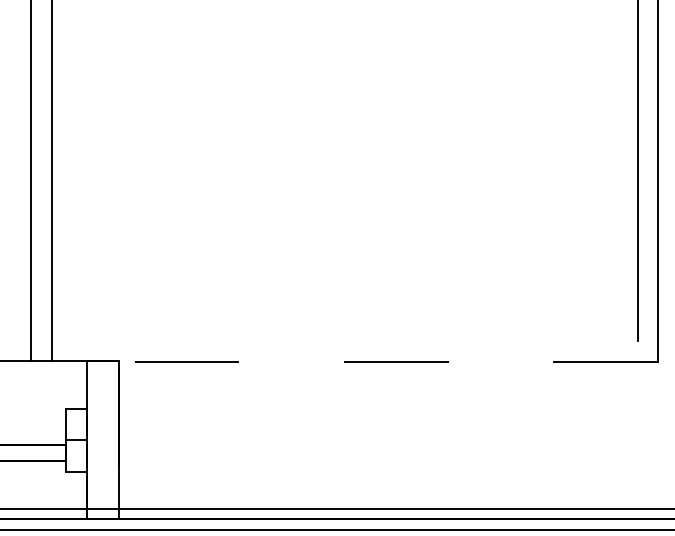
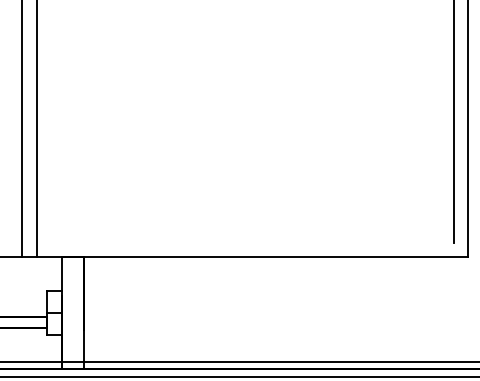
line: (388, 362) -> (276, 257), dashed -> solid

